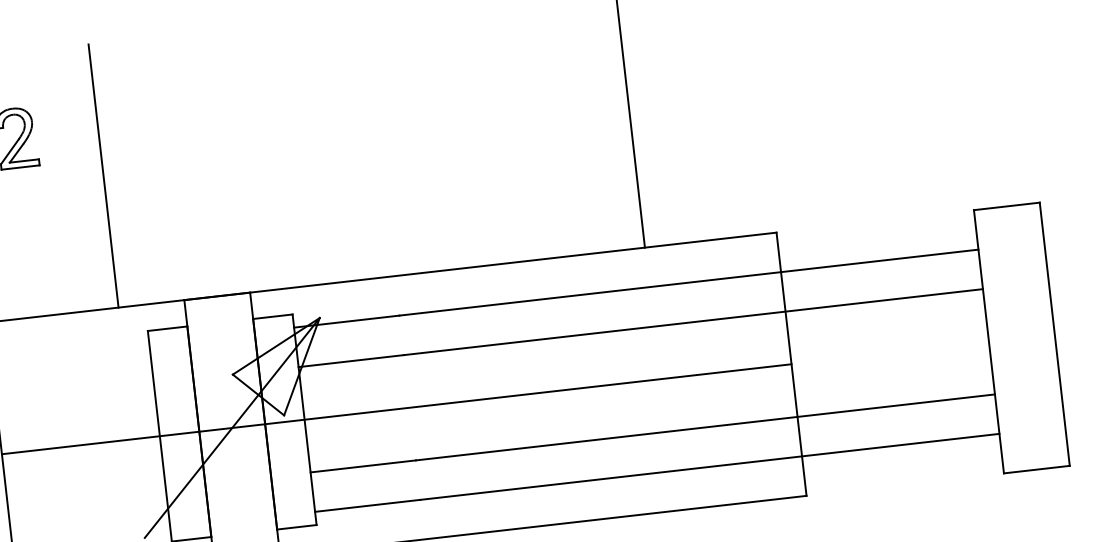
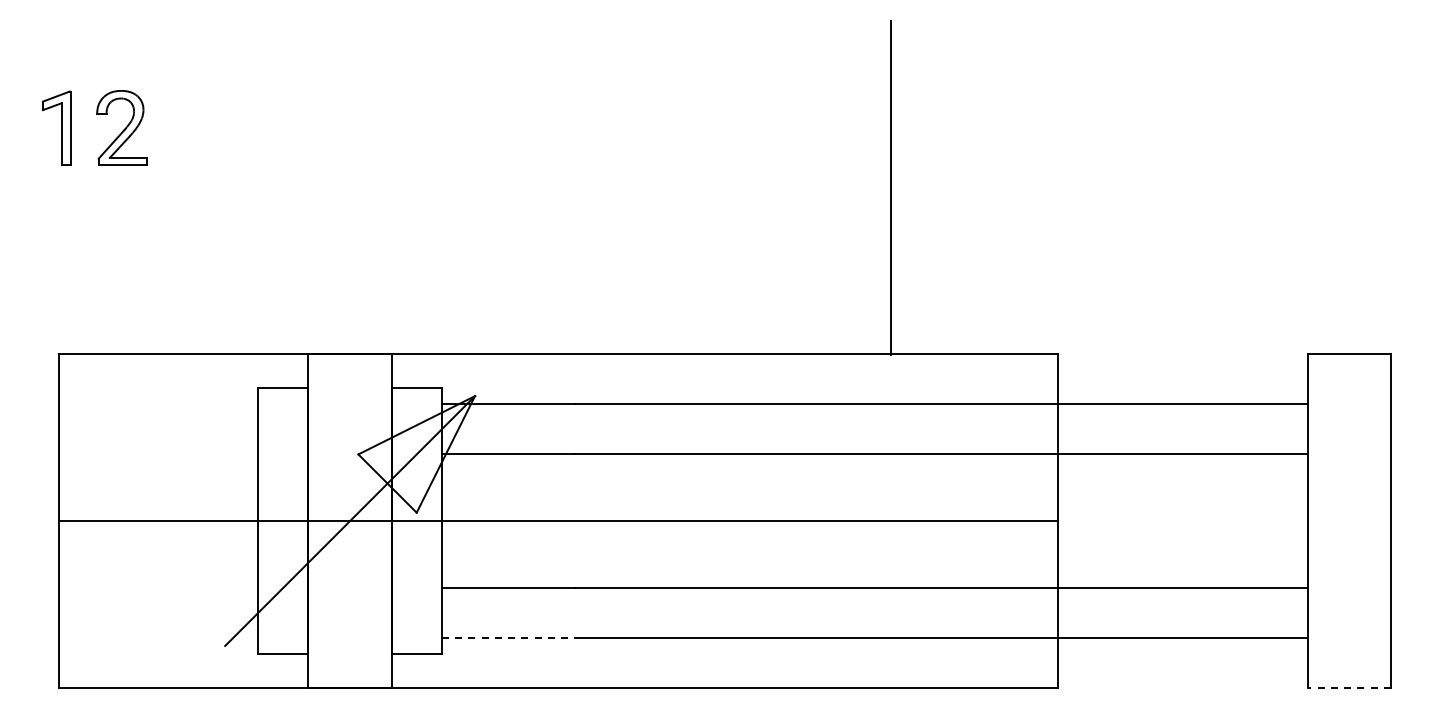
line: (103, 175) -> (225, 187), removed
line: (1036, 469) -> (1349, 687), solid -> dashed
line: (367, 505) -> (508, 637), solid -> dashed

